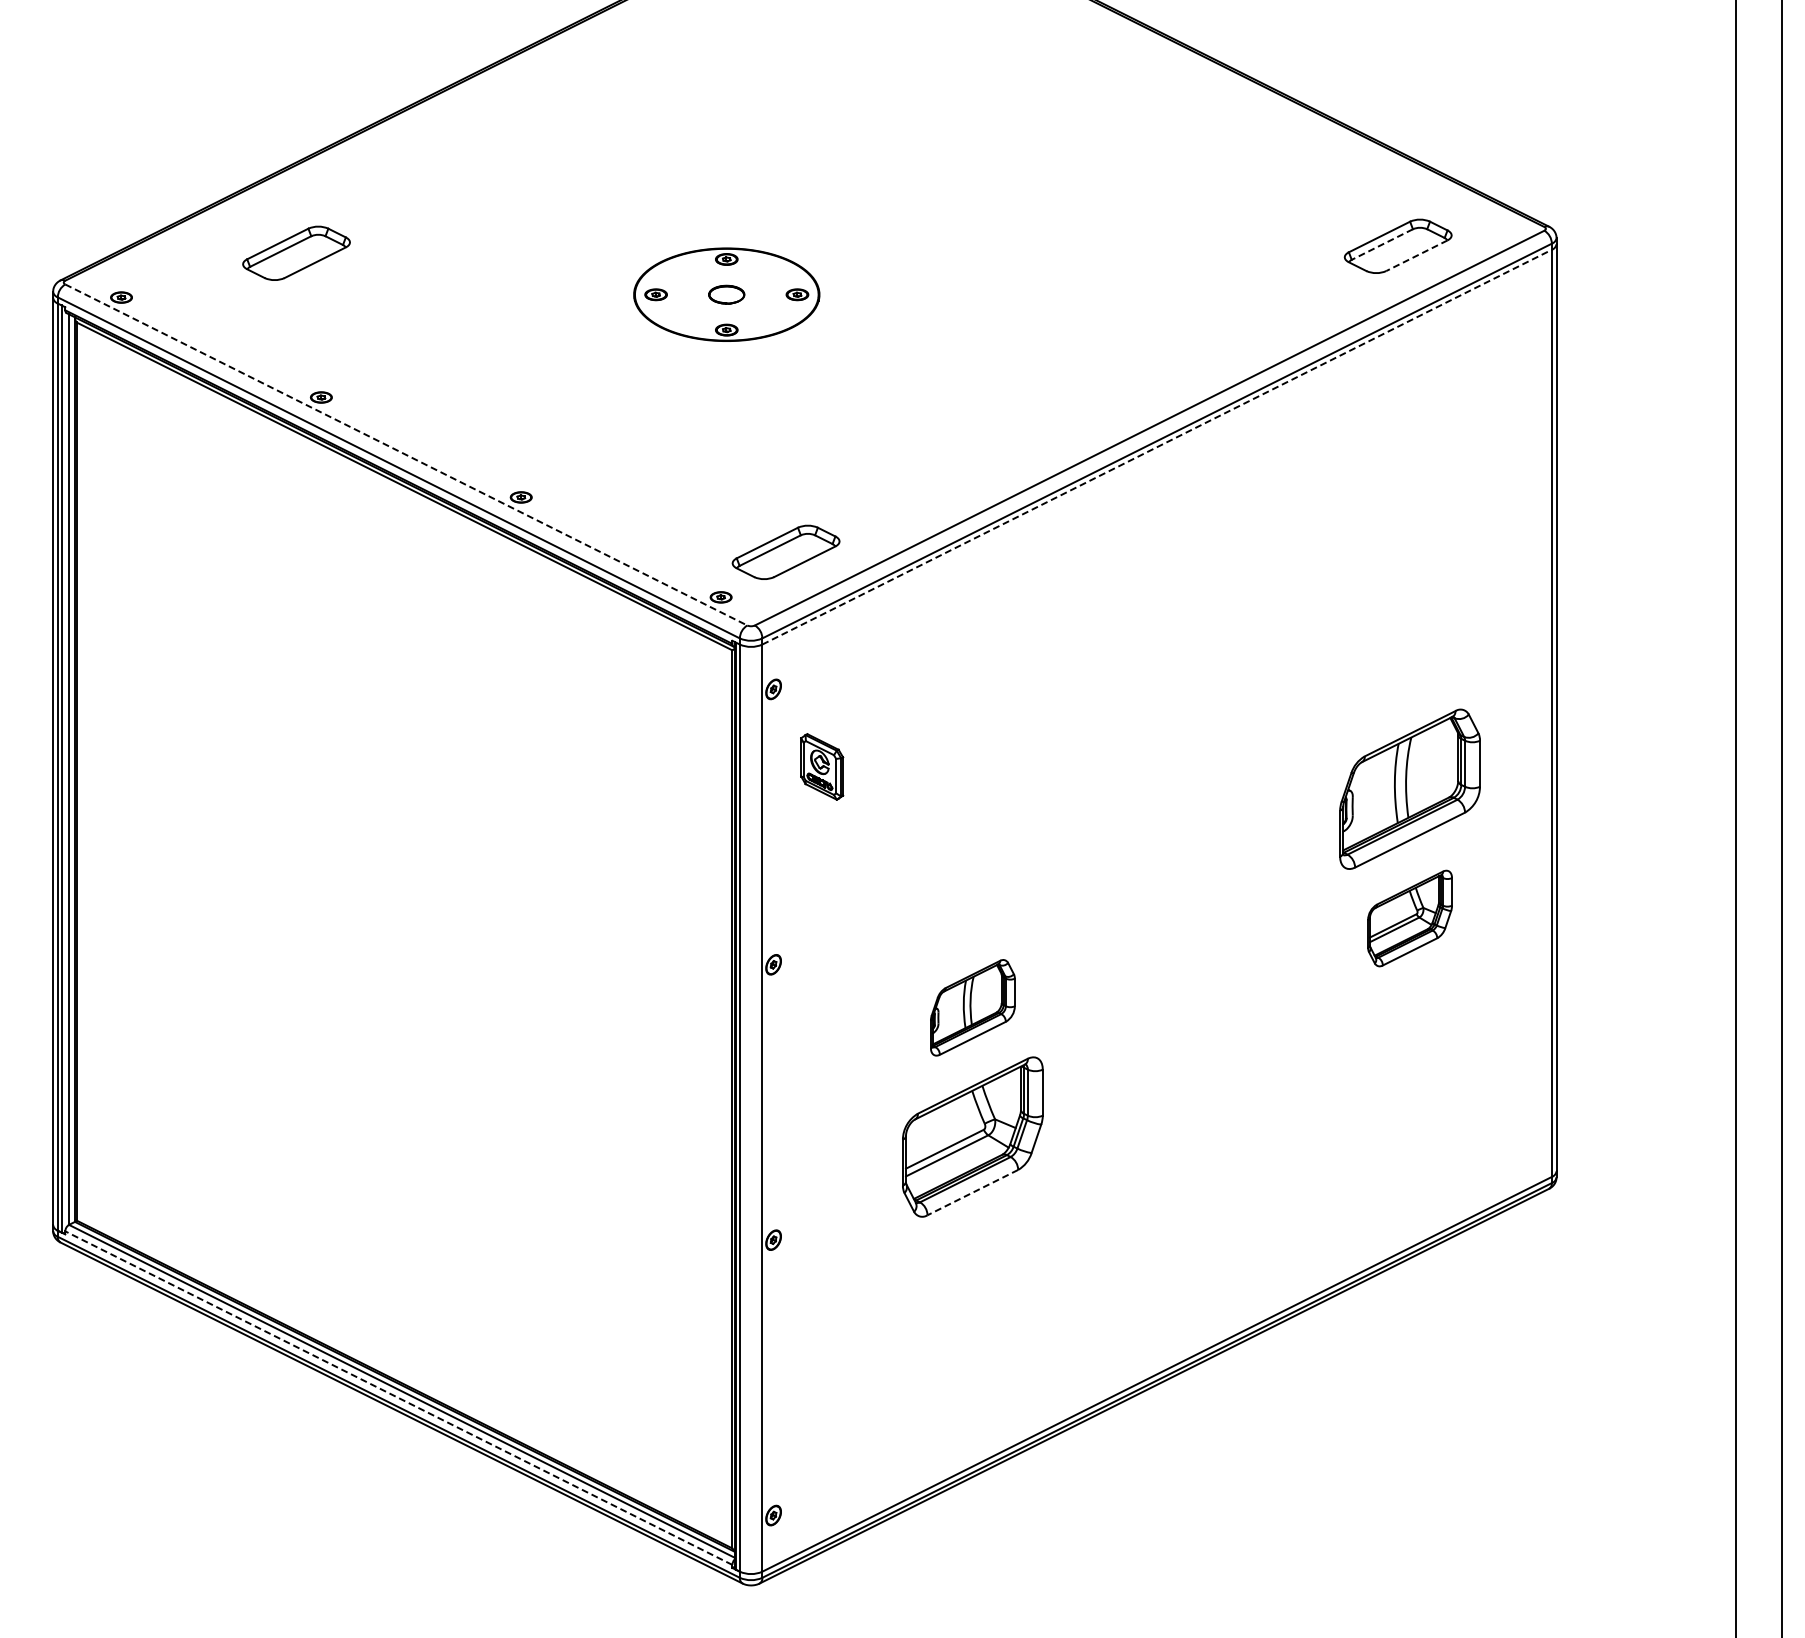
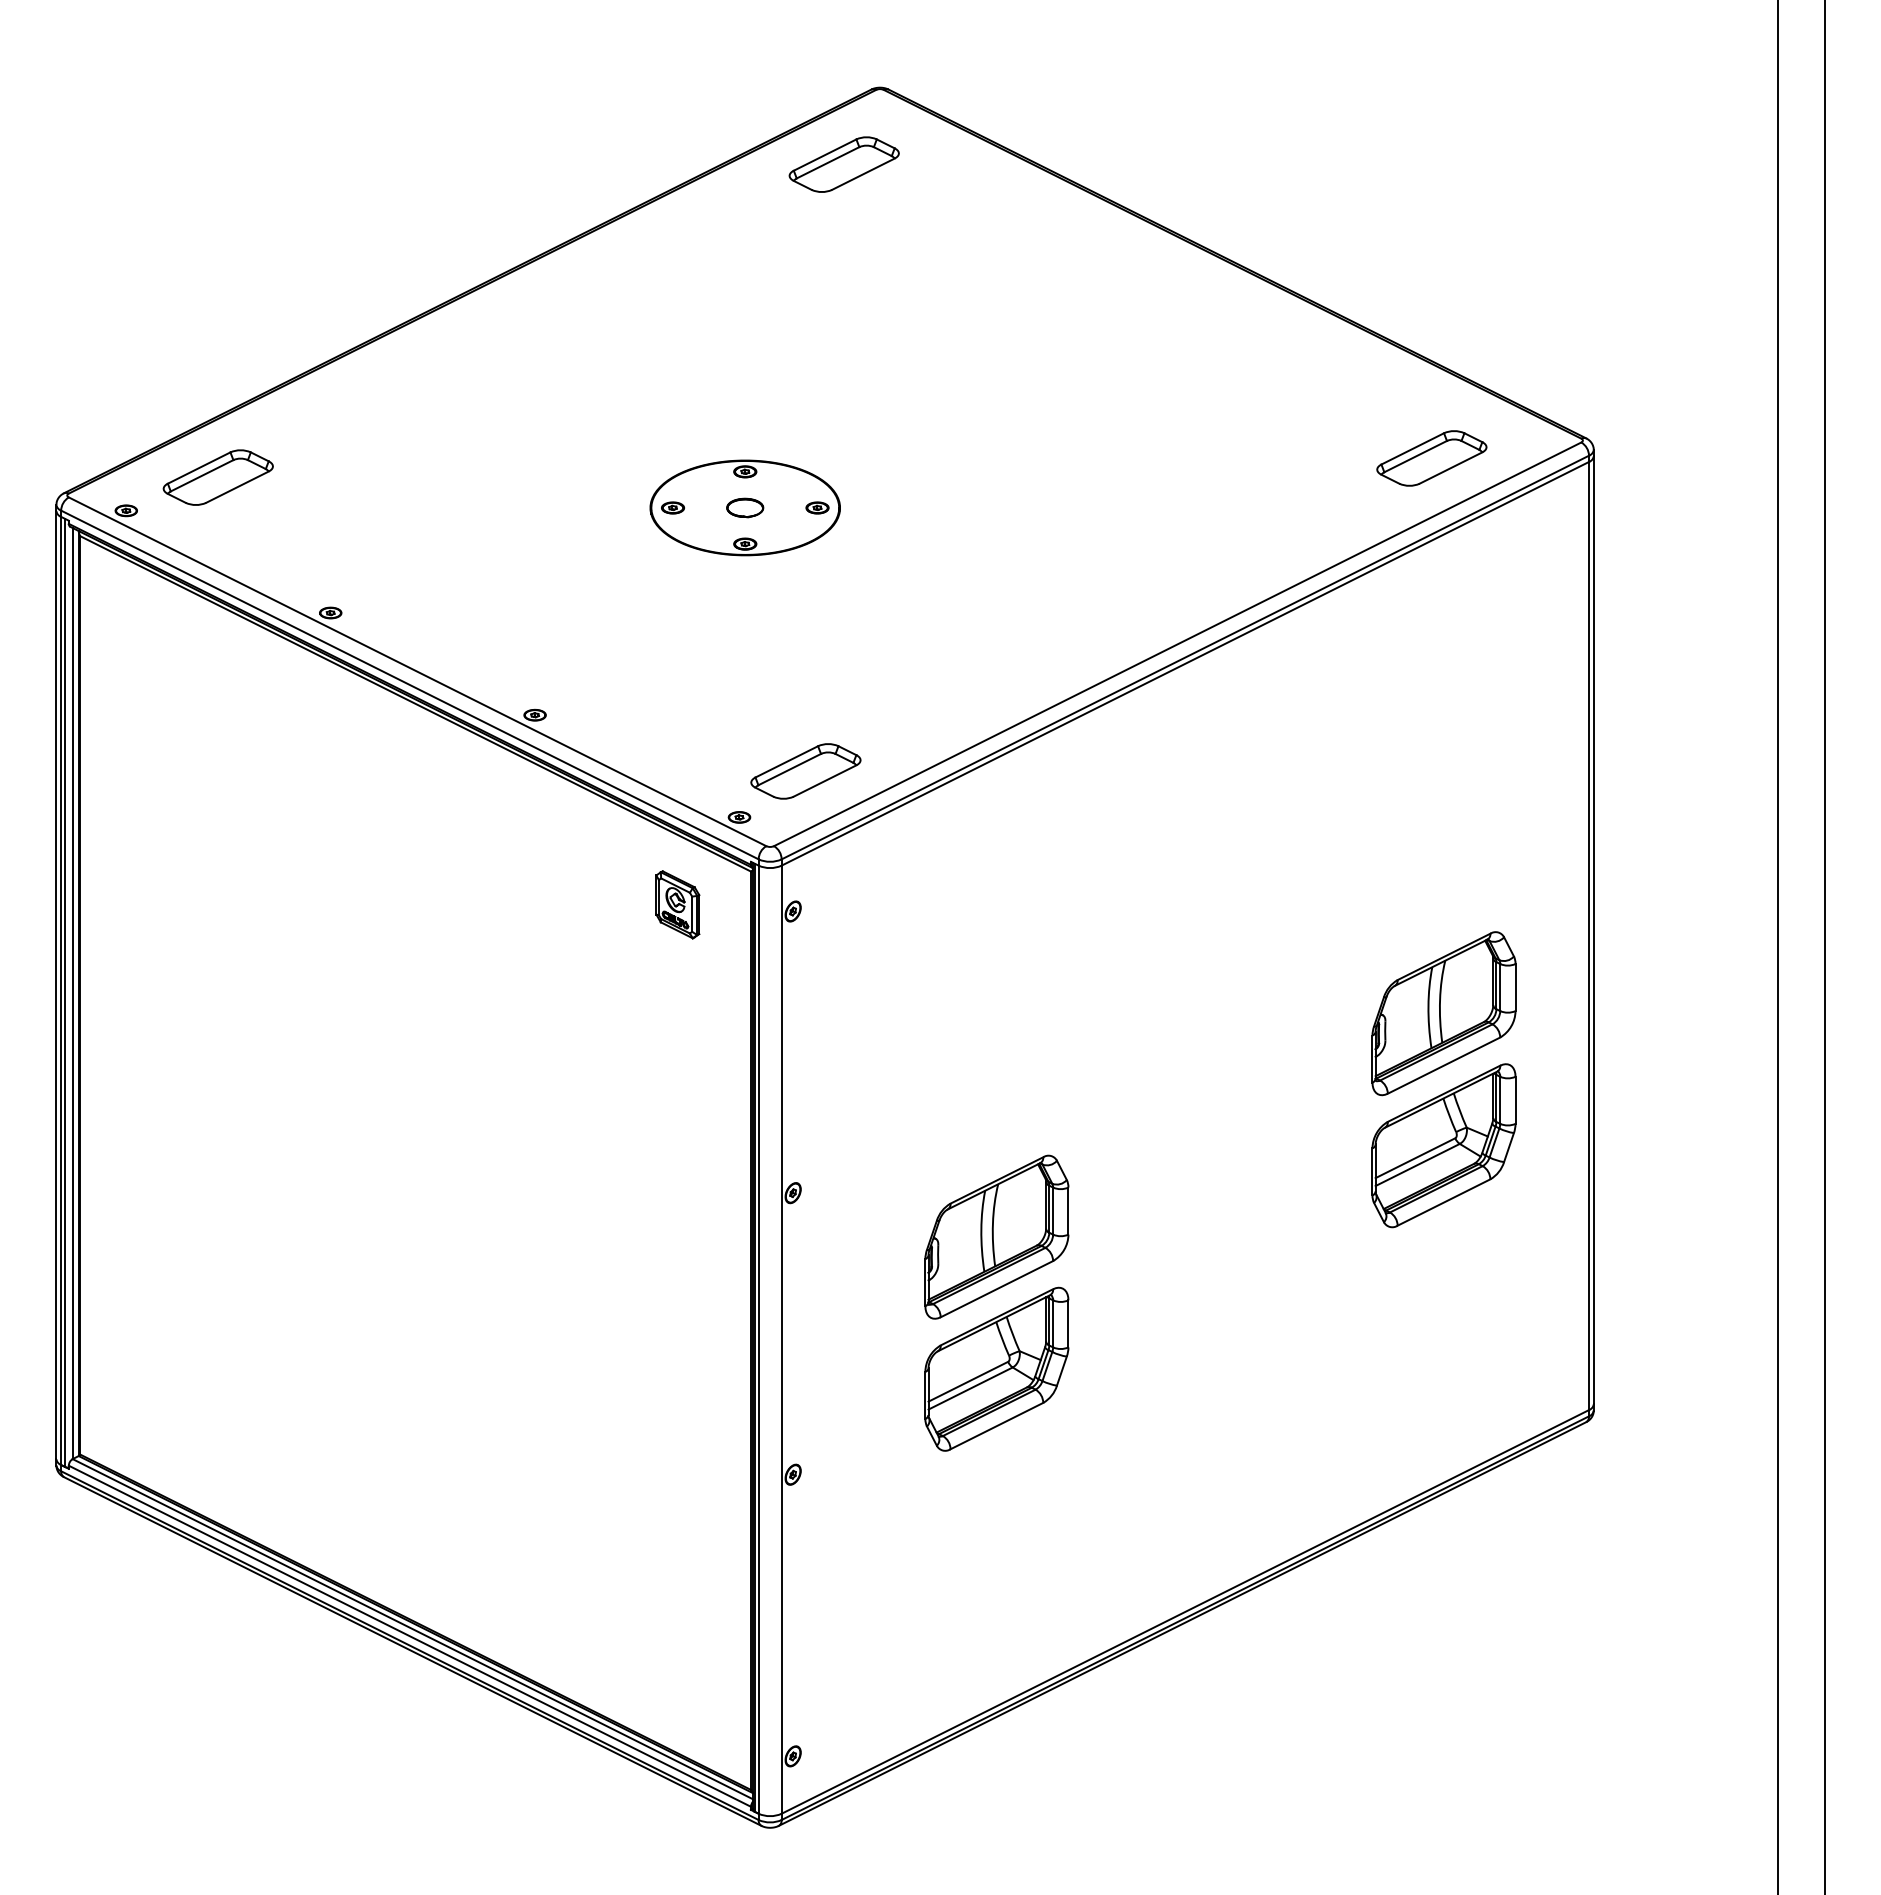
line: (1382, 244) -> (1415, 456), dashed -> solid
part: (295, 253) -> (217, 477), moved
line: (1417, 256) -> (1451, 468), dashed -> solid
line: (1157, 446) -> (1185, 663), dashed -> solid
line: (406, 454) -> (417, 671), dashed -> solid
part: (821, 766) -> (677, 904), moved
part: (1409, 918) -> (1443, 1145), size x1.67
part: (972, 1007) -> (996, 1236), size x1.67
line: (972, 1193) -> (996, 1426), dashed -> solid
line: (398, 1398) -> (409, 1636), dashed -> solid

